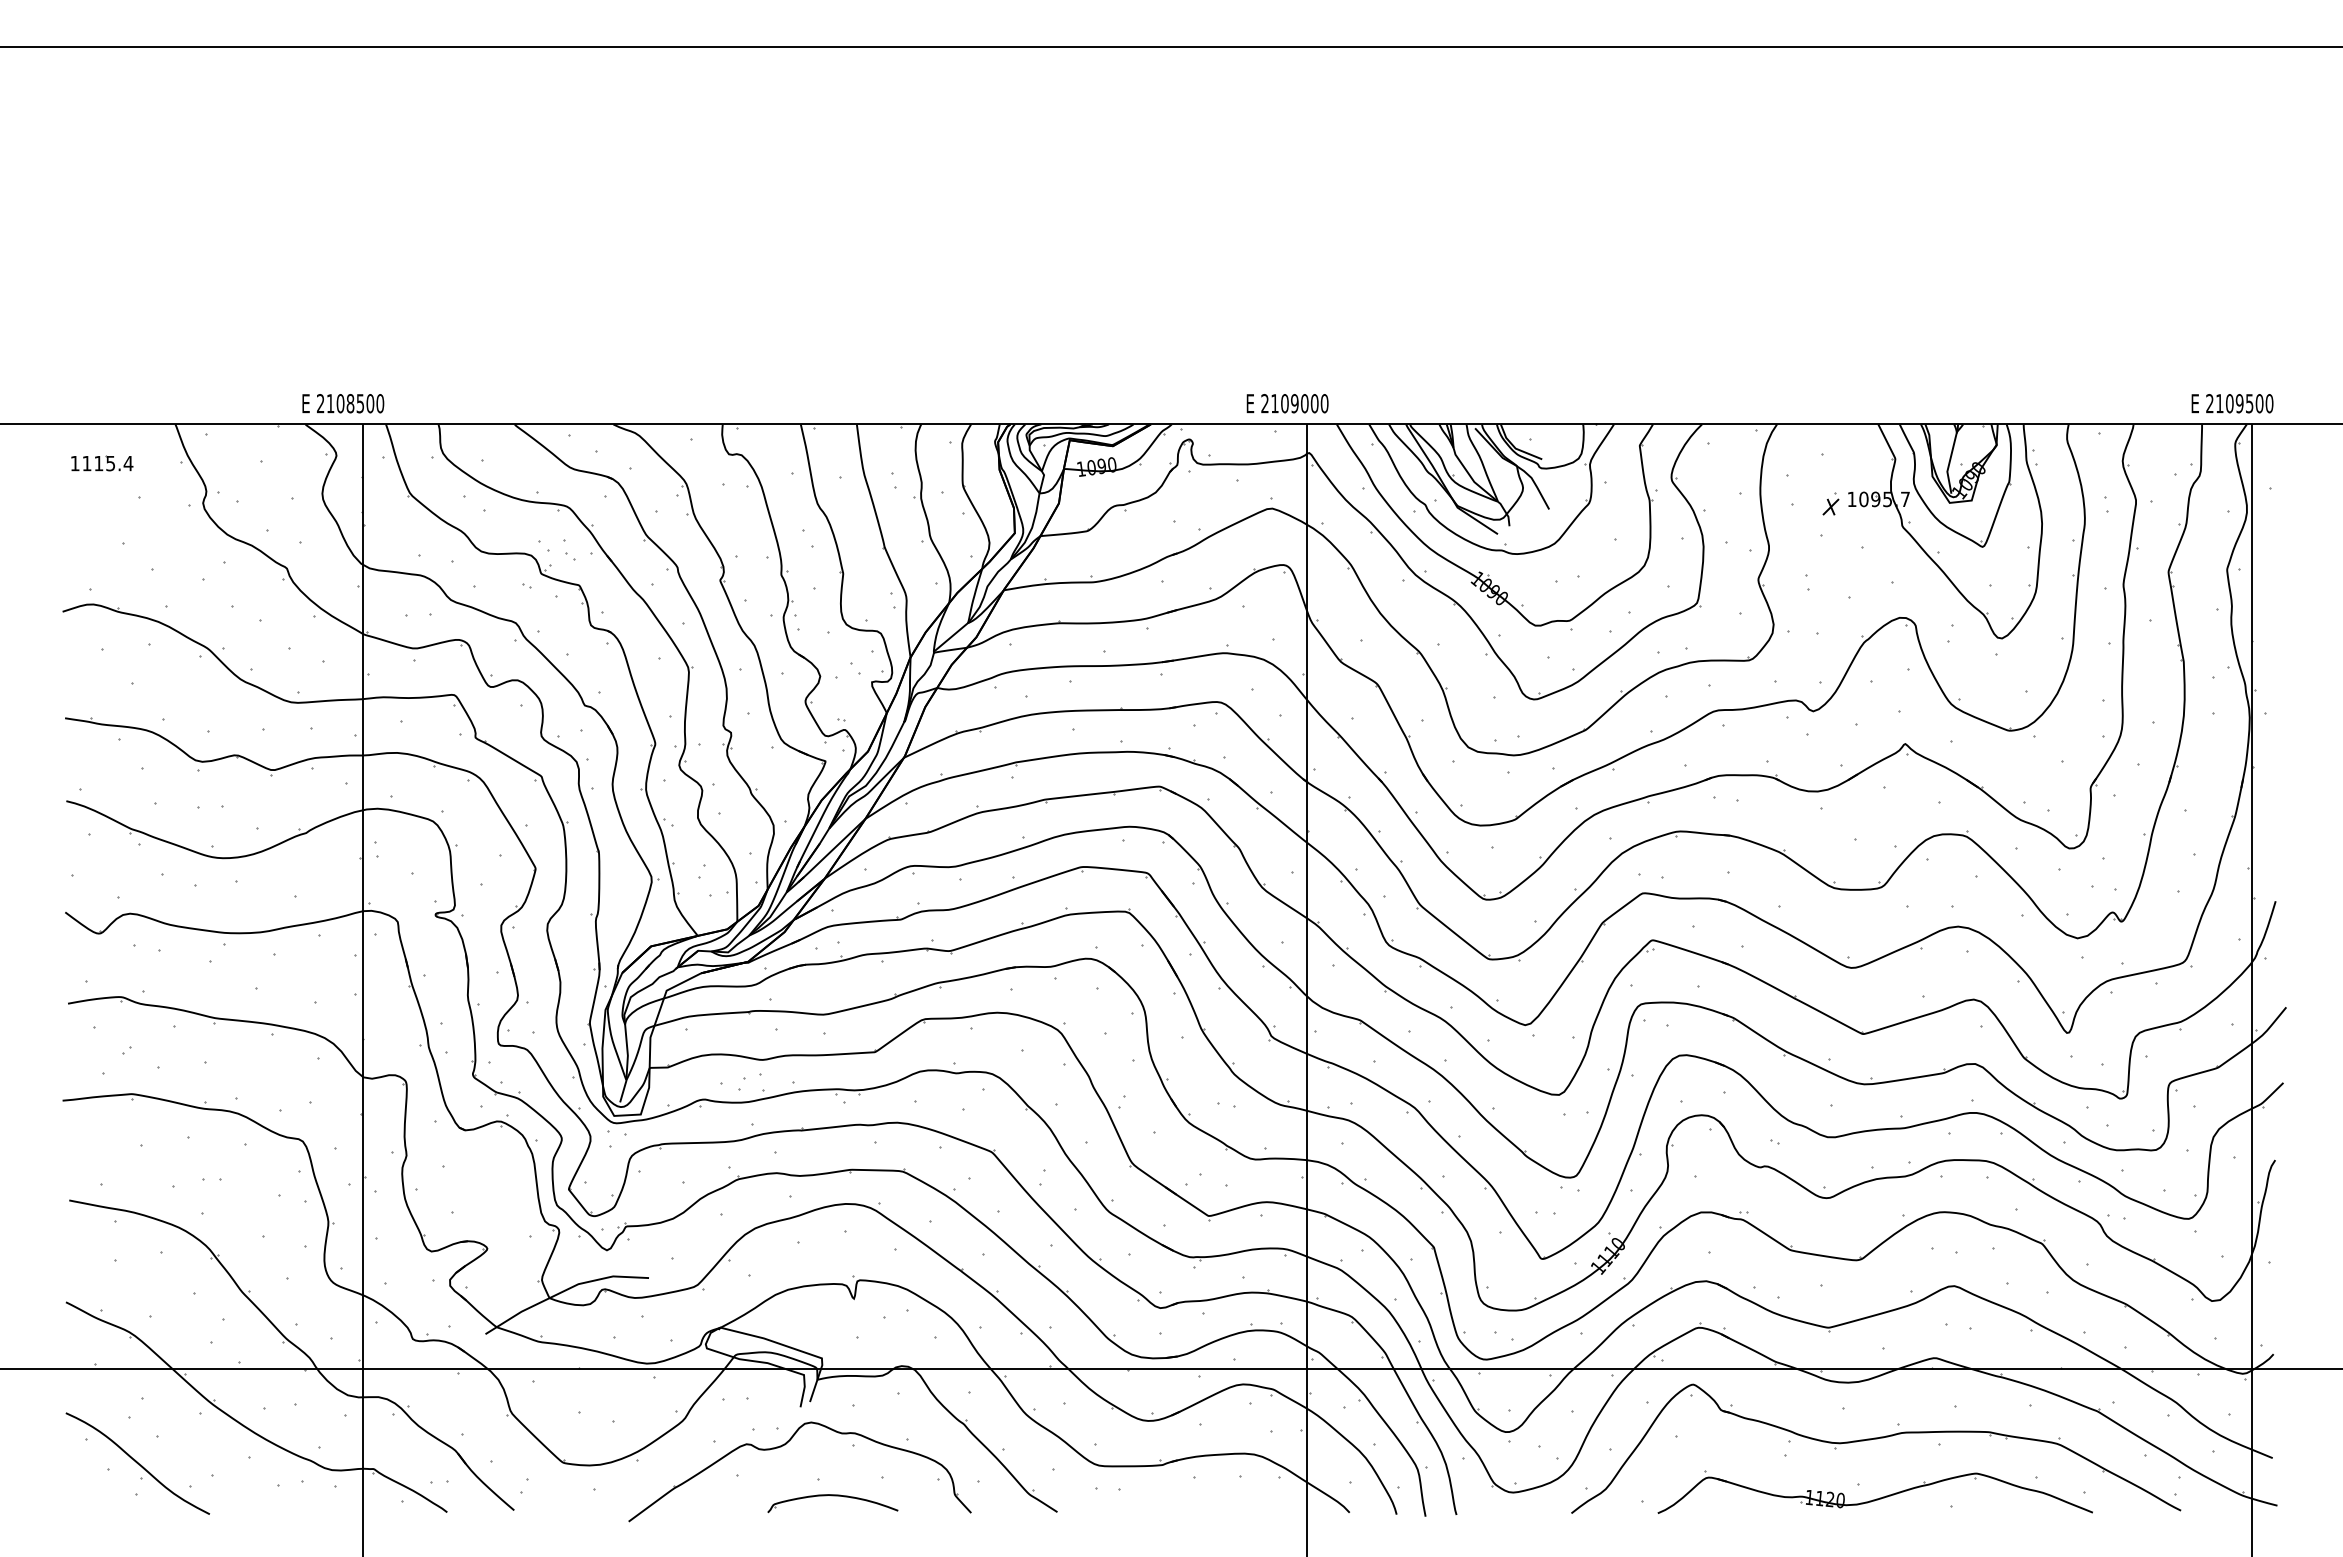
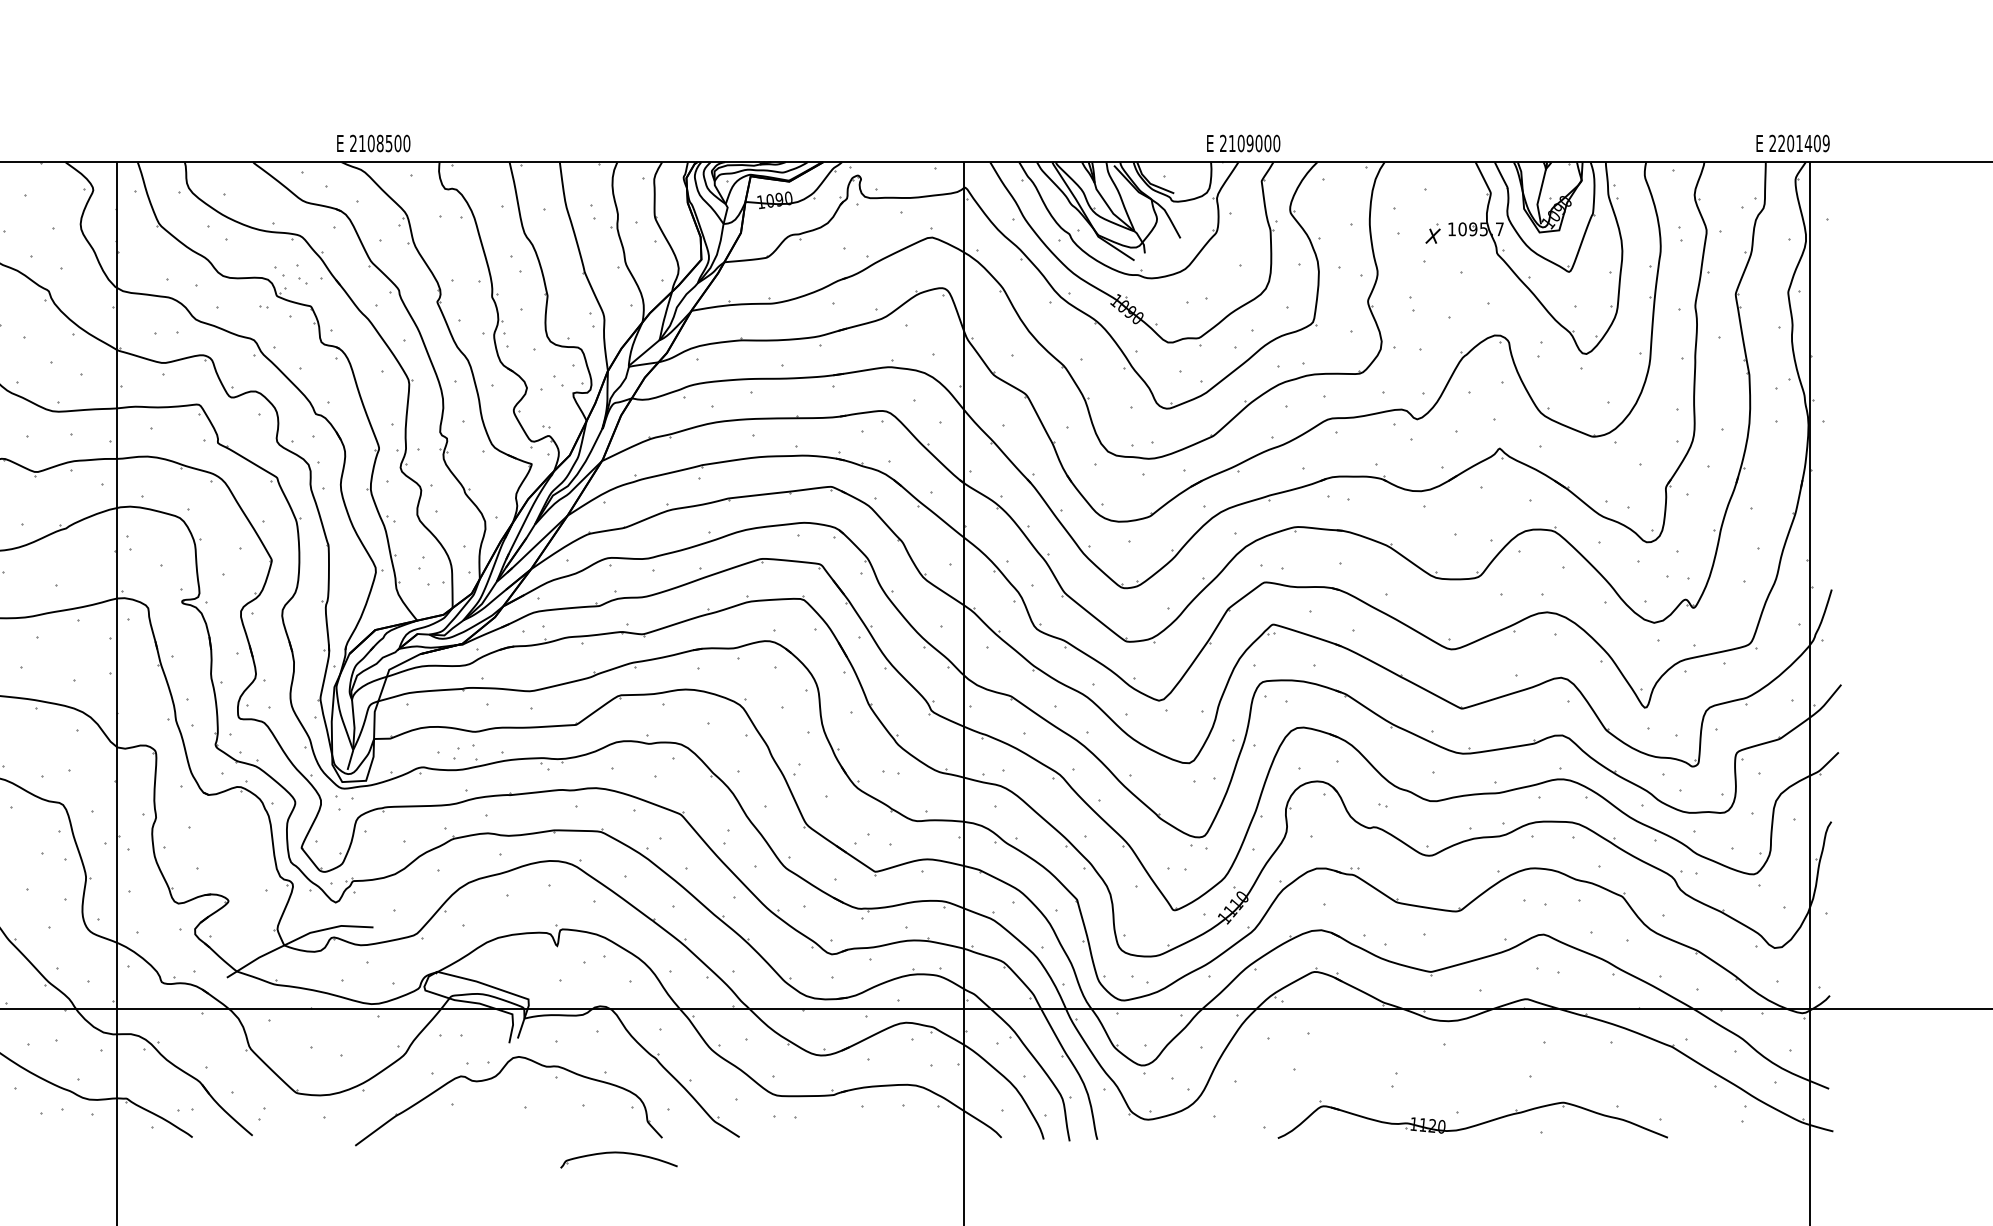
text: (343, 403) -> (373, 143), moved
text: (1287, 403) -> (1243, 143), moved
text: (2244, 403) -> (1803, 143), 2109500 -> 2201409
part: (1876, 1439) -> (1473, 1072), removed
part: (832, 1496) -> (618, 1153), moved

